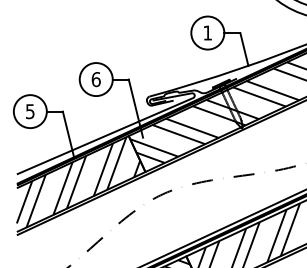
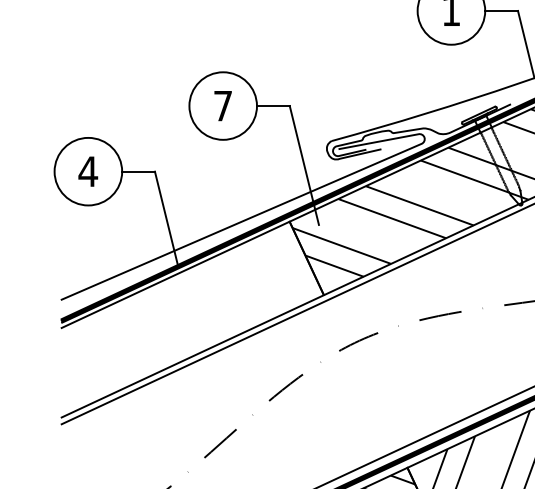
text: (95, 79) -> (221, 105), 6 -> 7
text: (30, 111) -> (88, 171), 5 -> 4
hatch: (78, 182) -> (186, 316), removed

